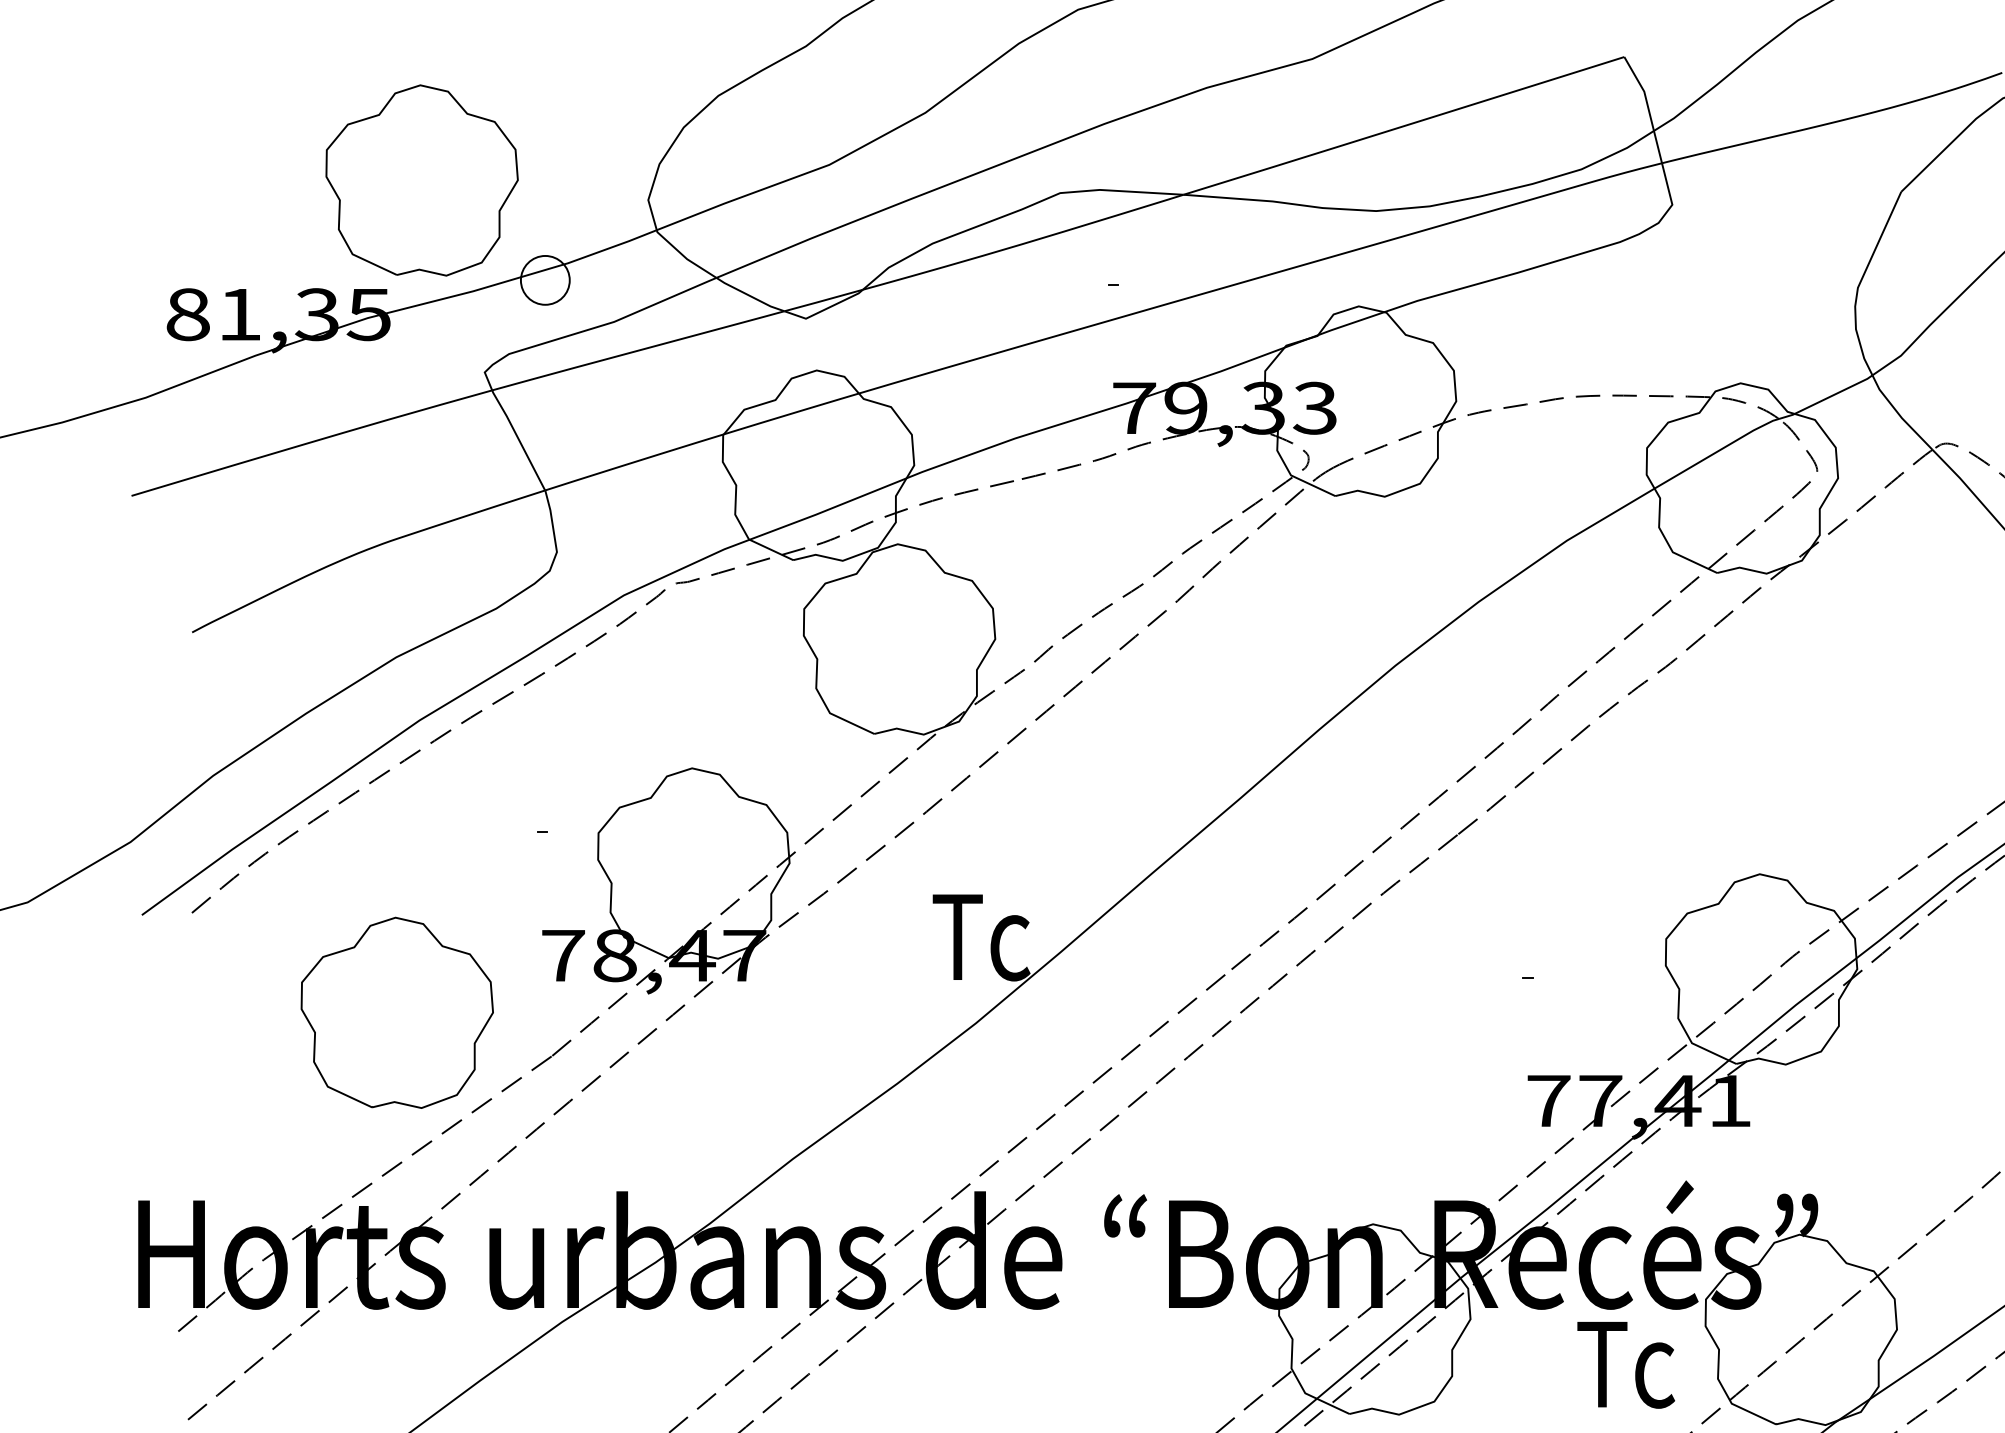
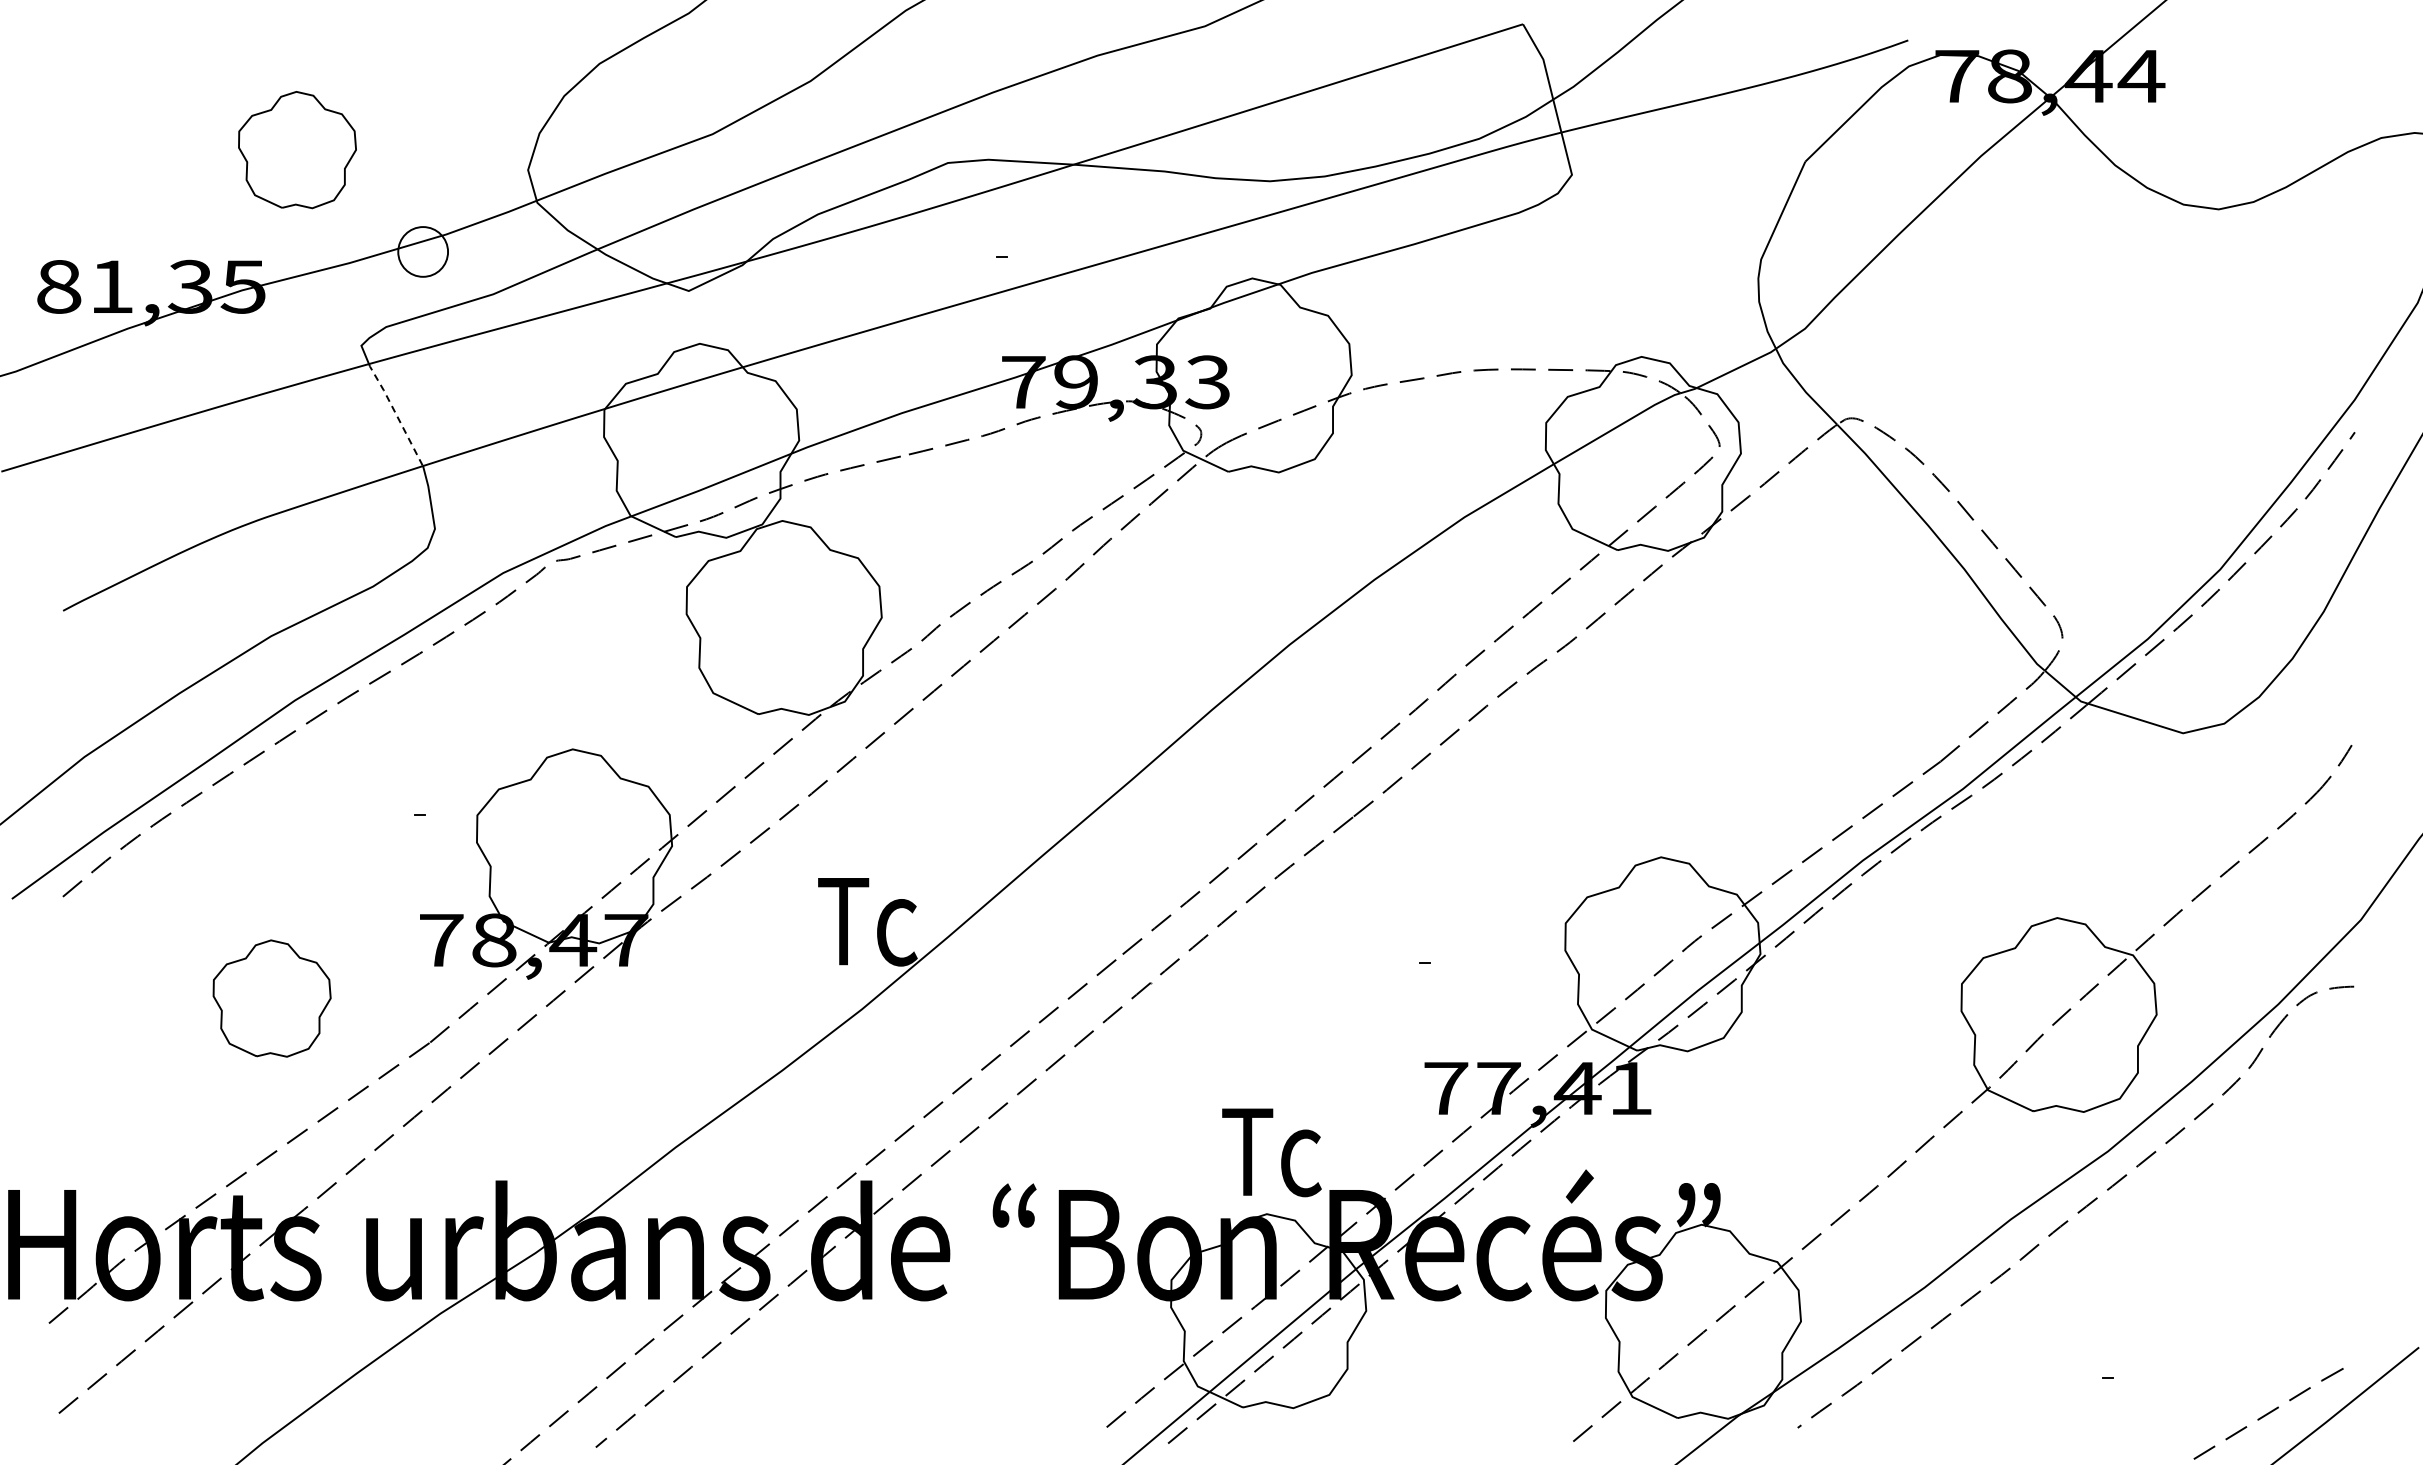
part: (422, 179) -> (297, 149), size x0.6
line: (519, 439) -> (396, 414), solid -> dashed
part: (396, 1012) -> (271, 998), size x0.6
text: (1625, 1364) -> (1271, 1152), moved

